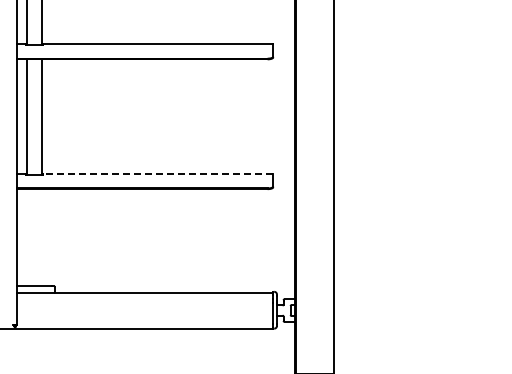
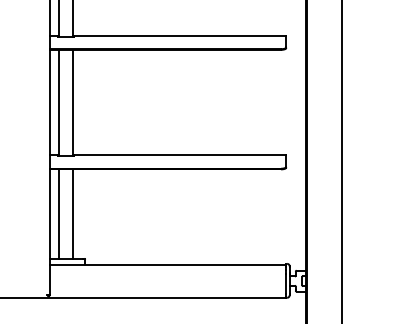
line: (157, 173) -> (179, 154), dashed -> solid
line: (26, 237) -> (59, 213), added
line: (41, 237) -> (72, 213), added

